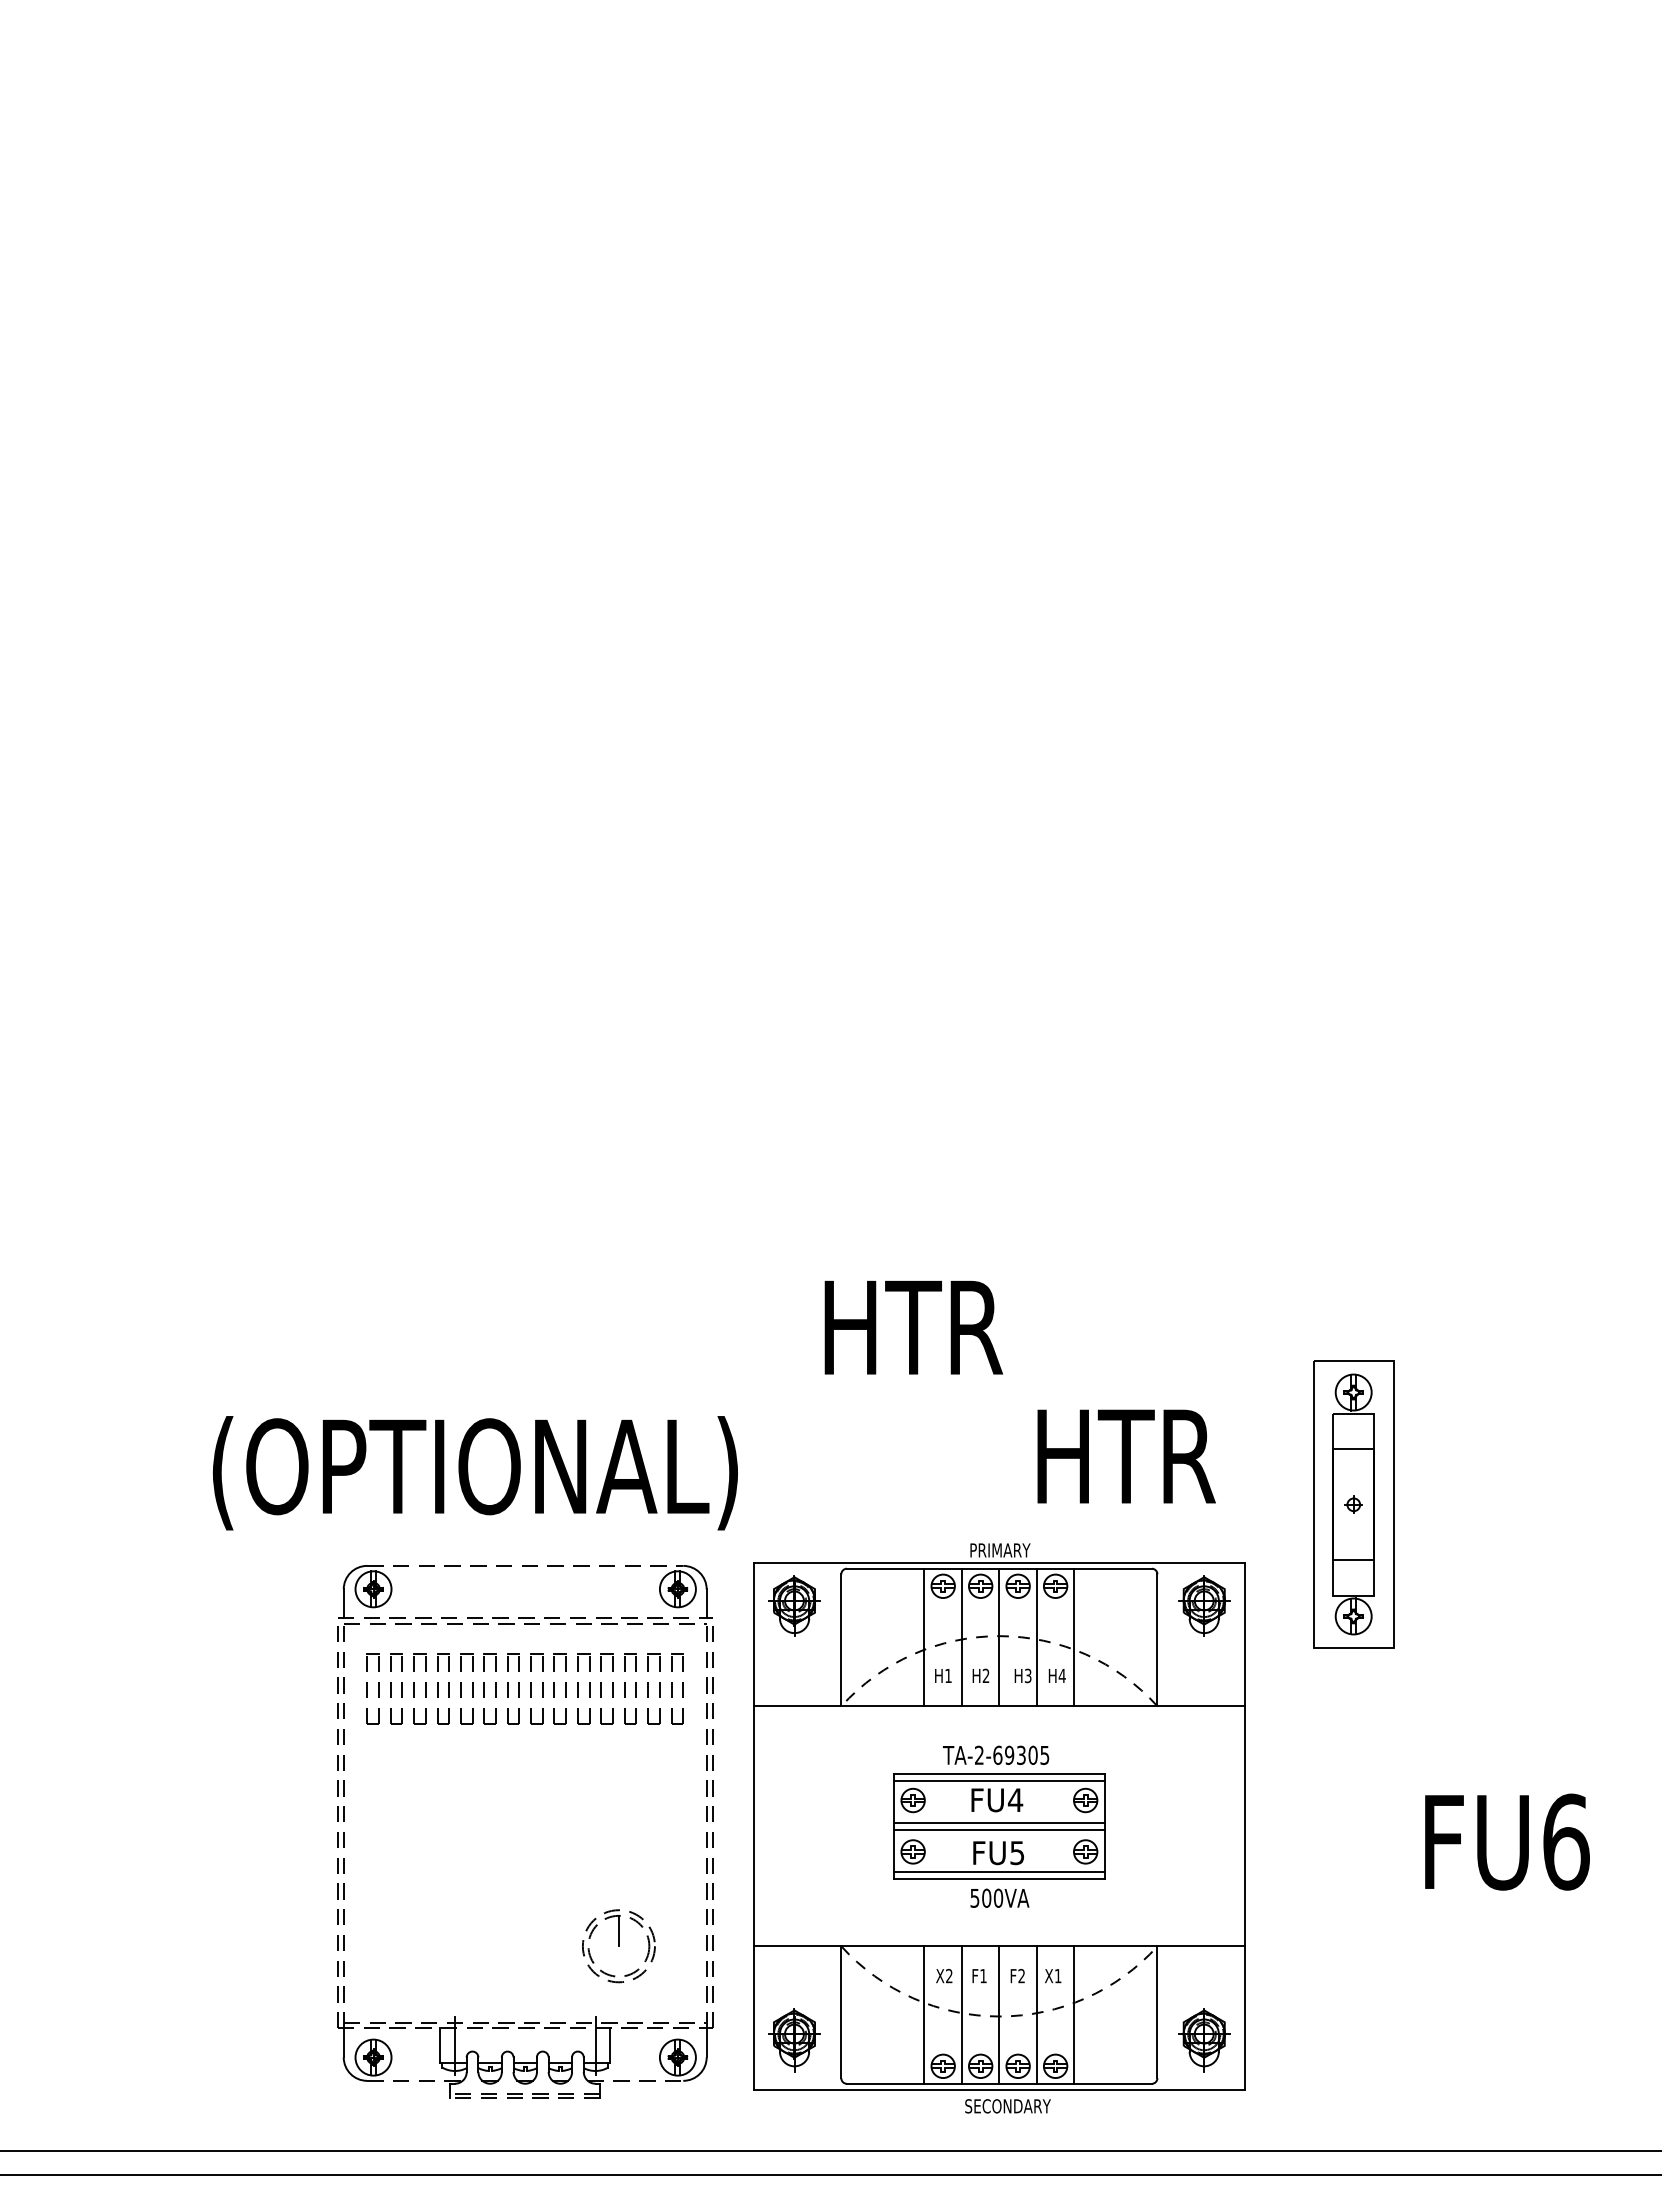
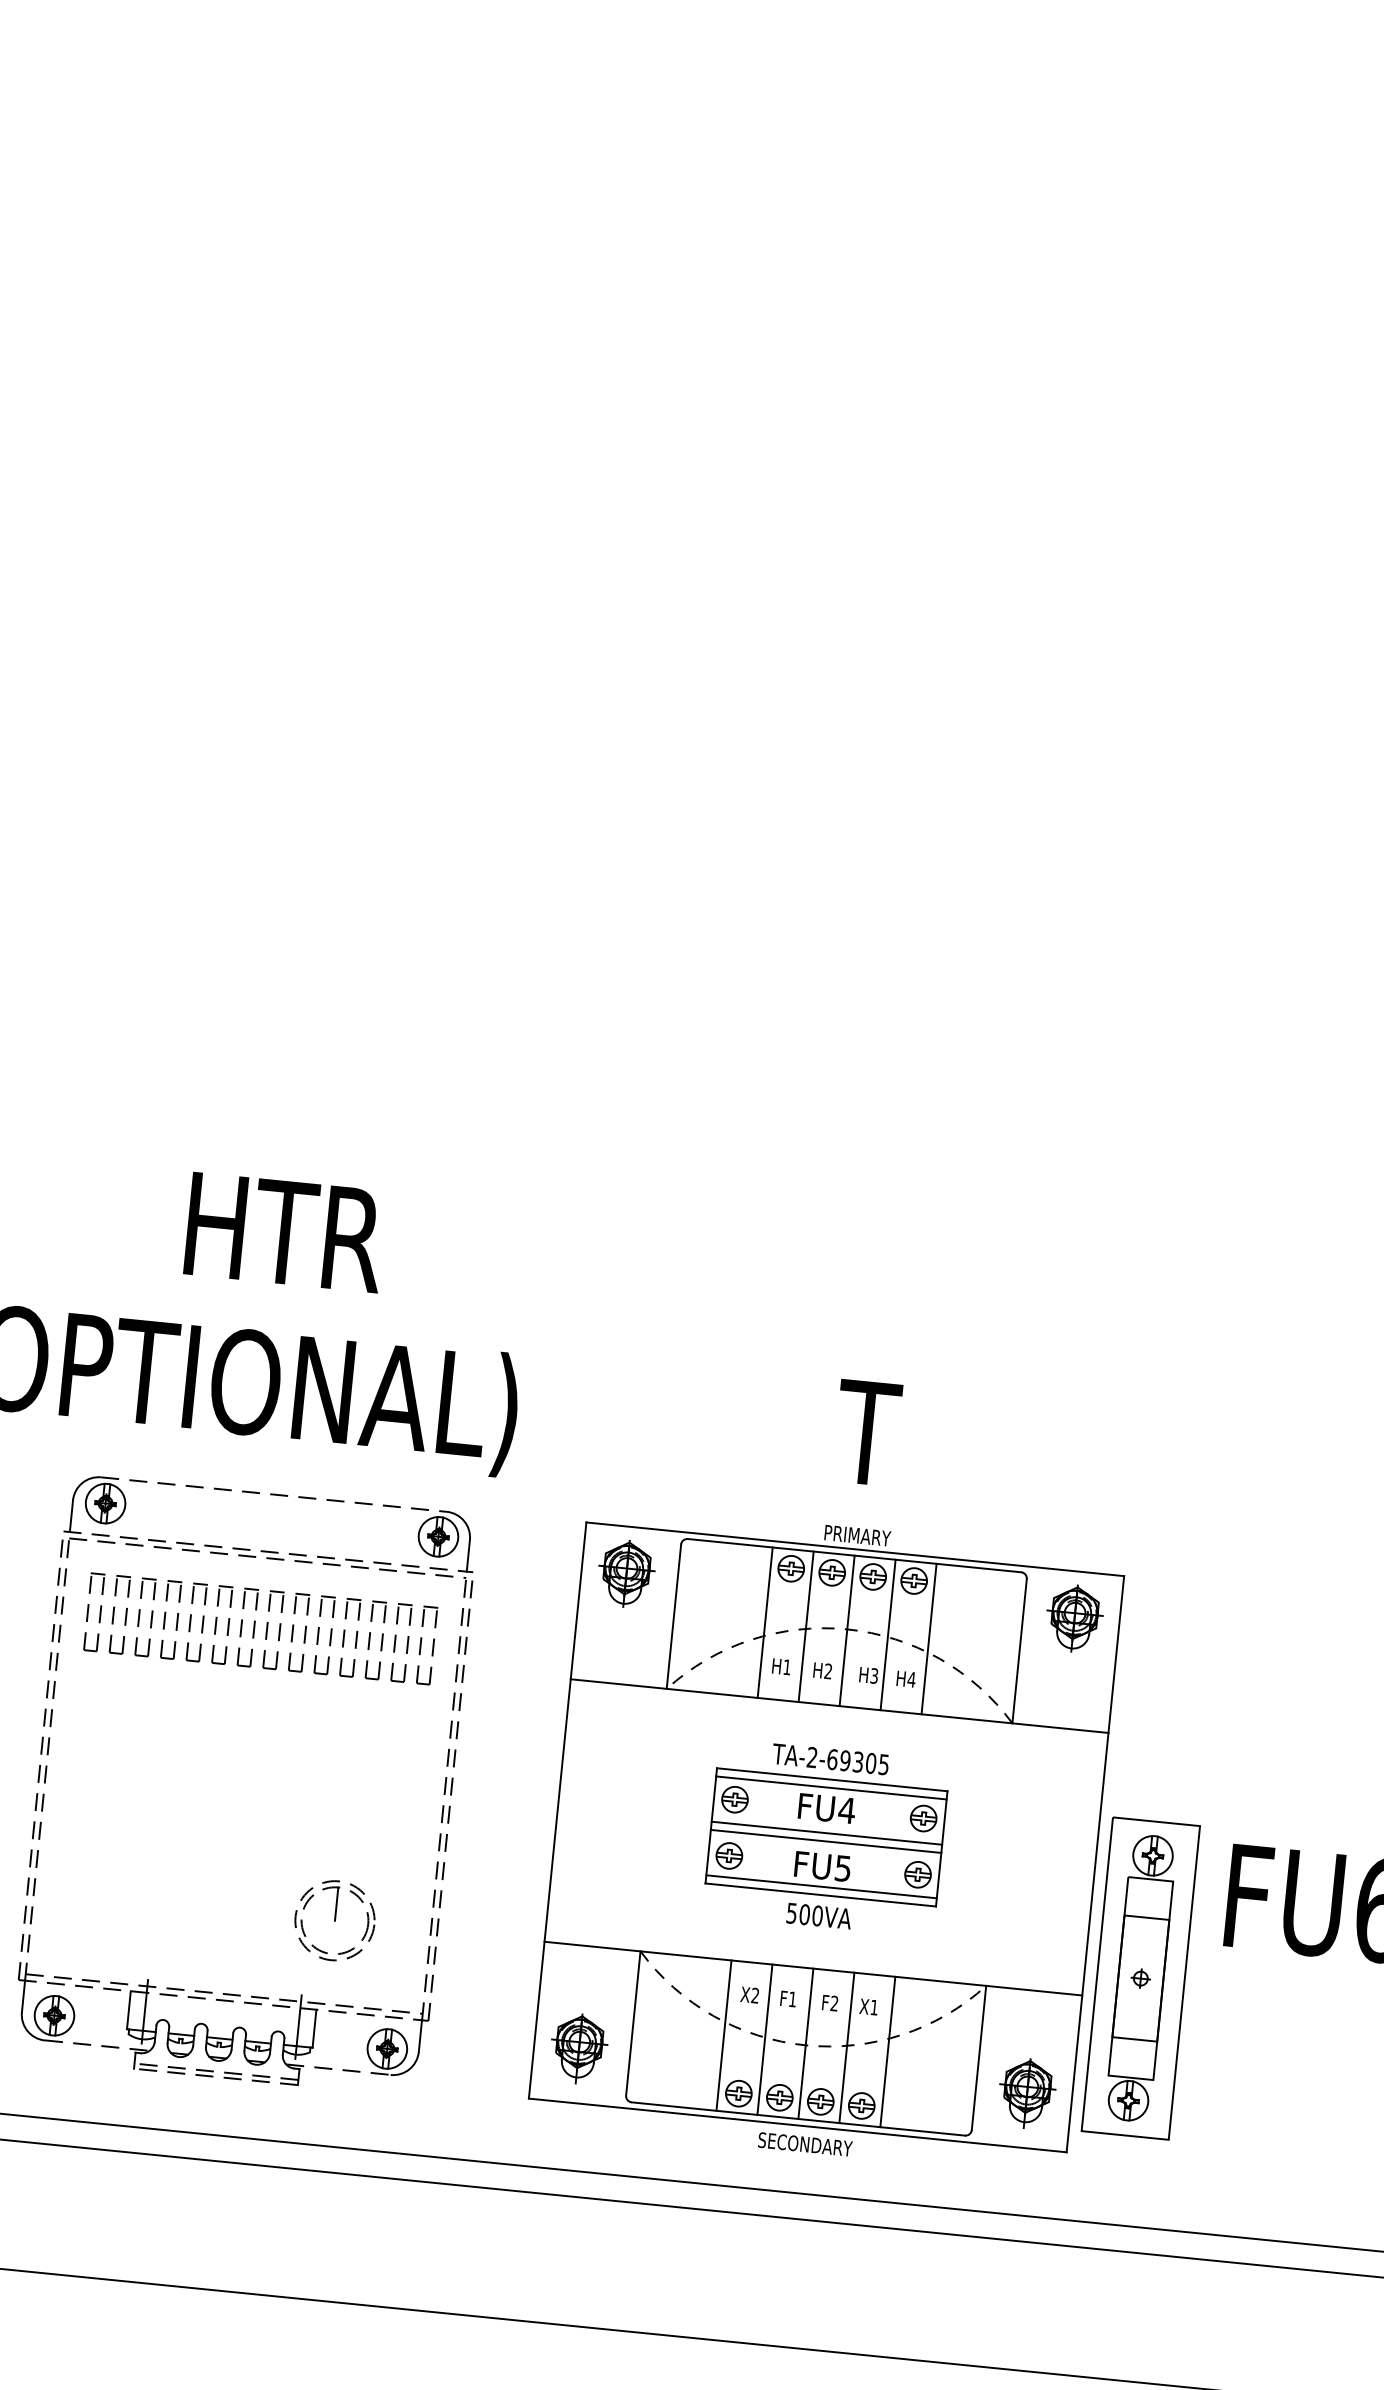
text: (913, 1327) -> (285, 1232), moved
text: (1121, 1456) -> (938, 1440), HTR -> T
part: (1353, 1504) -> (1140, 1978), moved
part: (999, 1828) -> (826, 1839), moved

